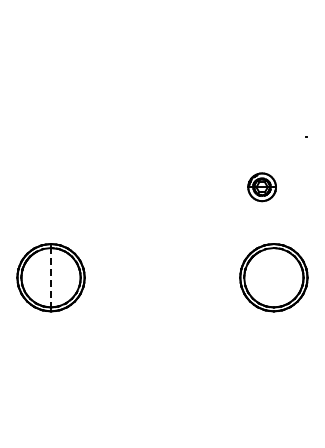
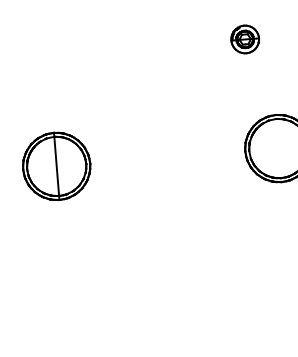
part: (261, 187) -> (244, 39), moved
line: (51, 277) -> (57, 166), dashed -> solid

